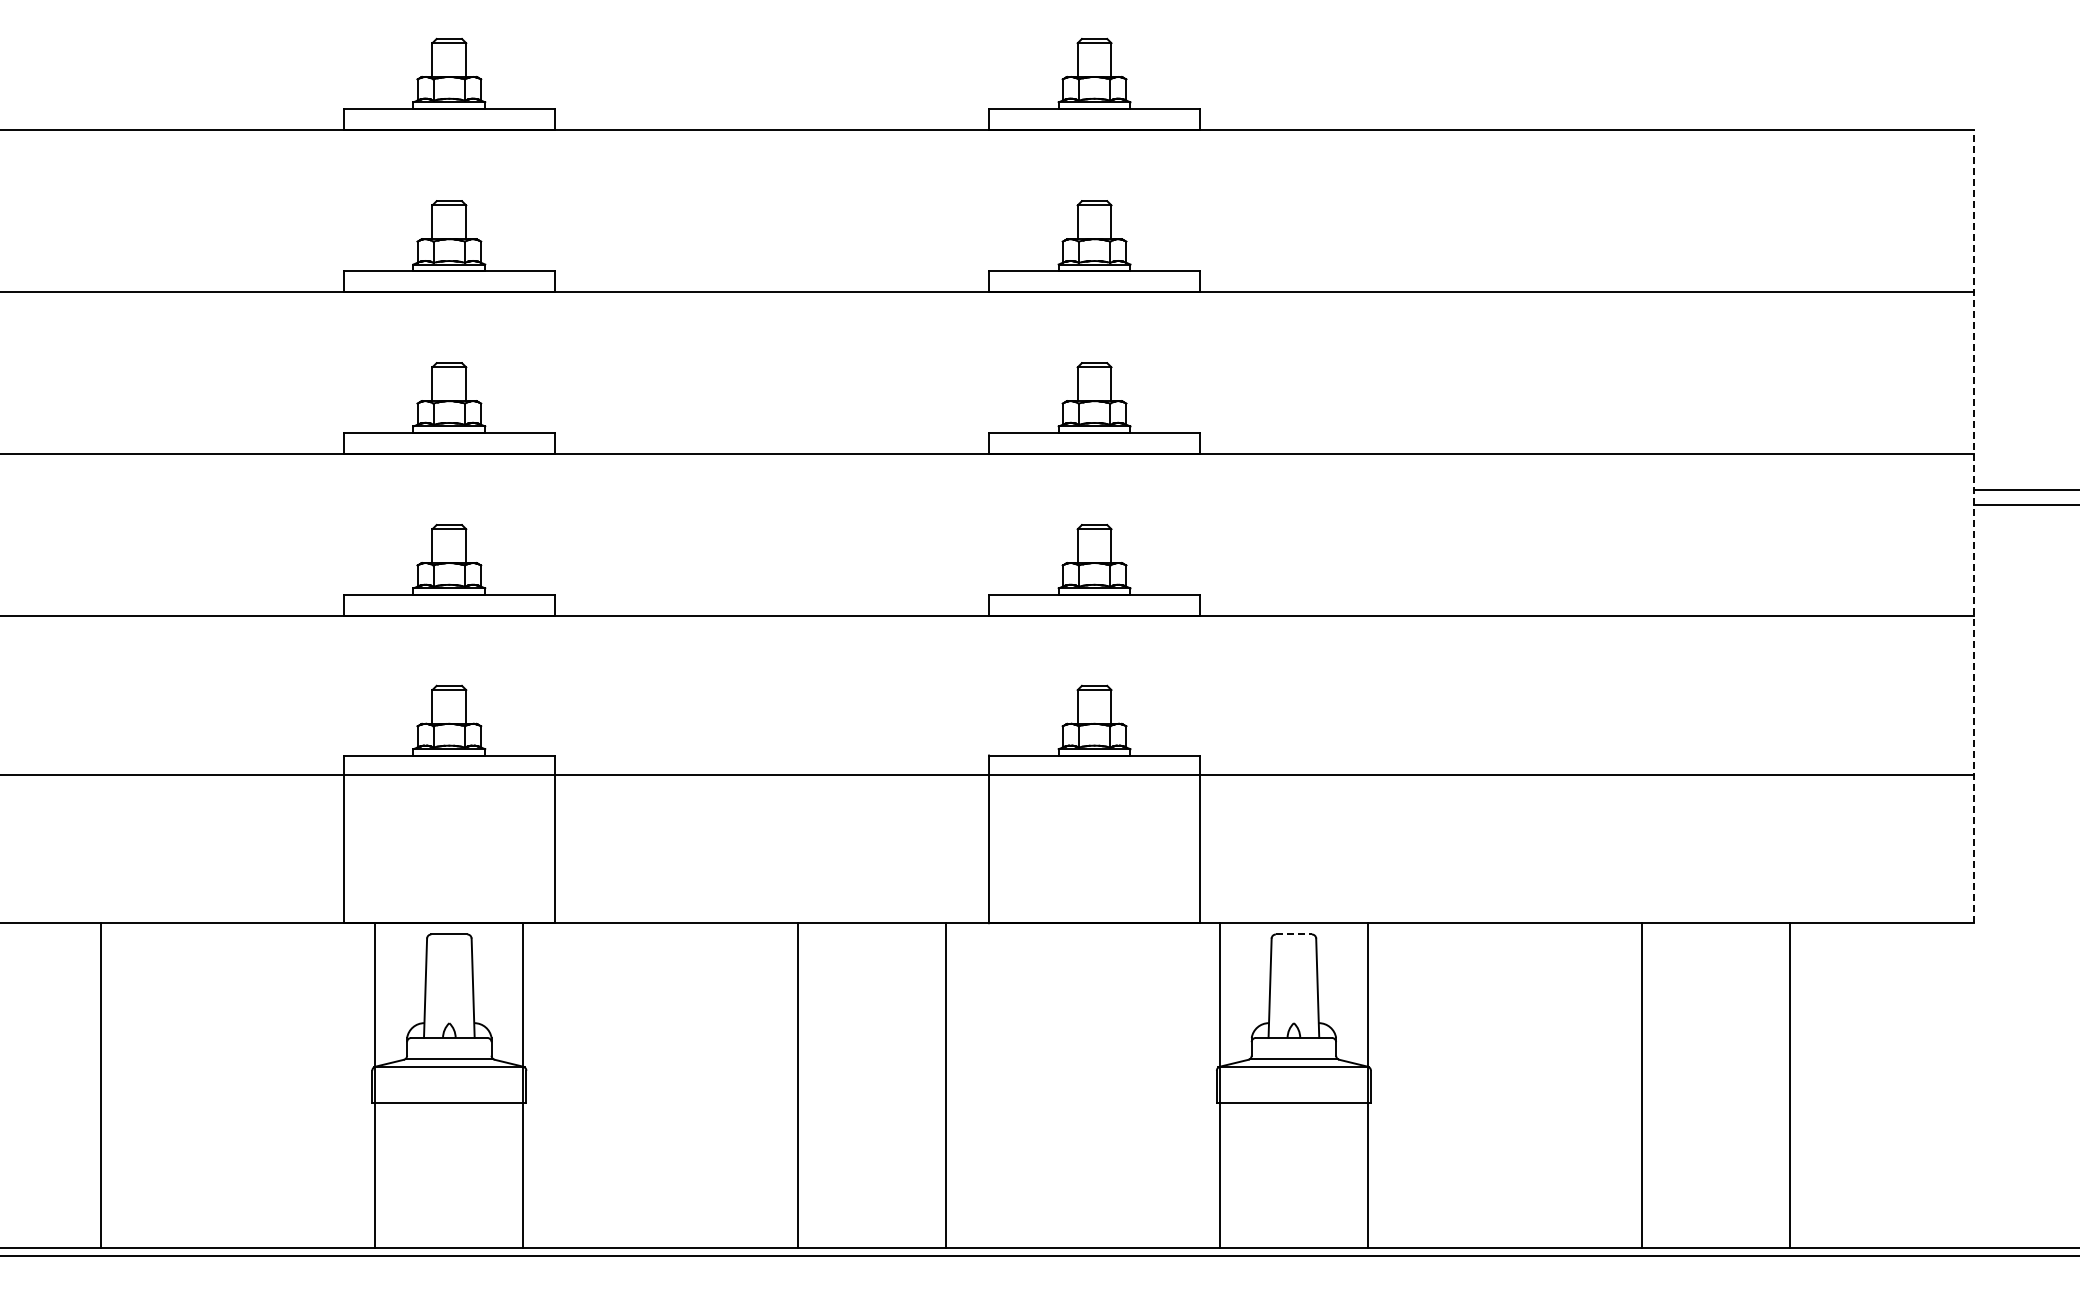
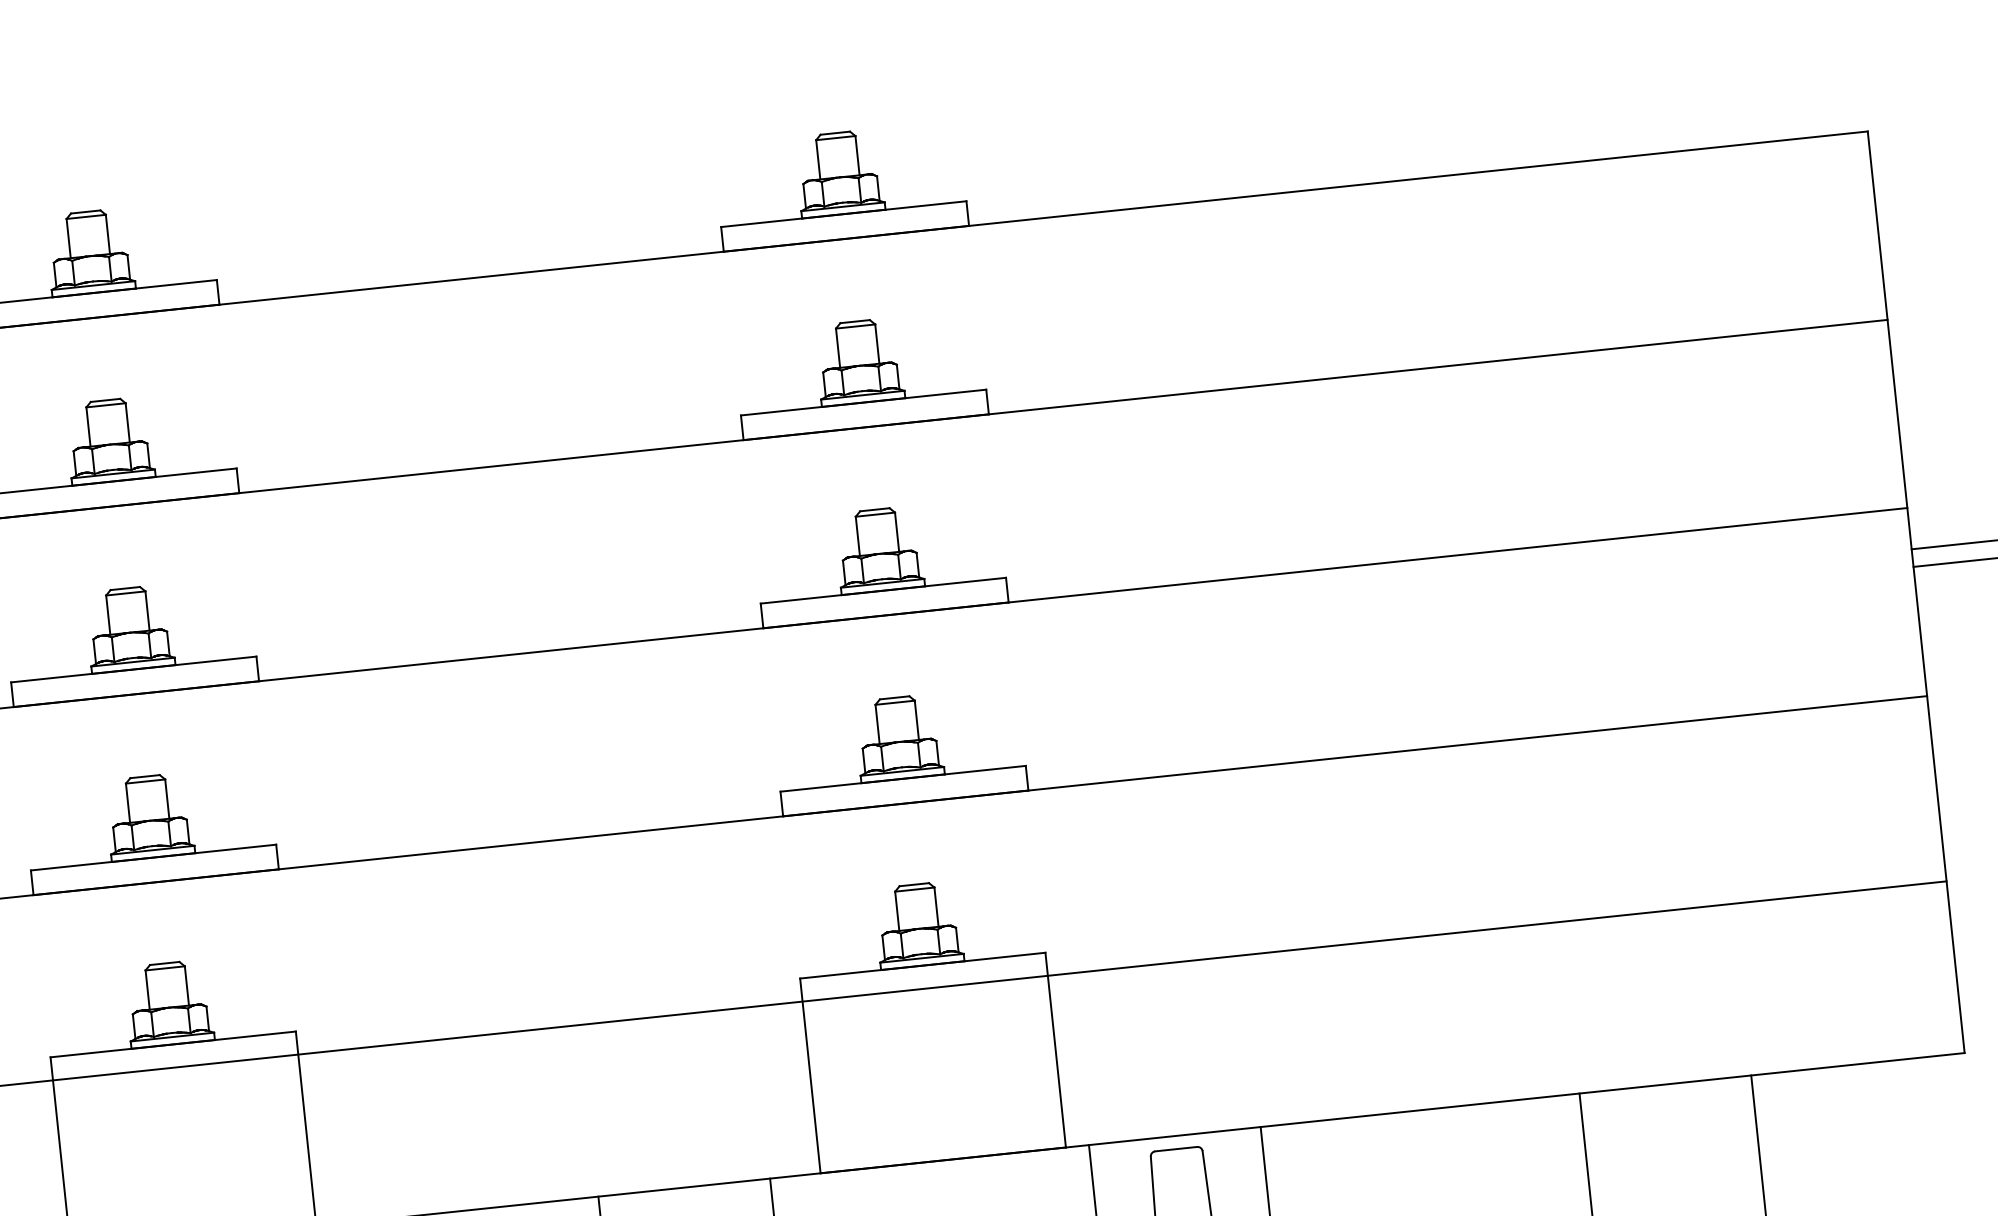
line: (1973, 526) -> (1915, 592), dashed -> solid
line: (1294, 934) -> (1176, 1149), dashed -> solid

